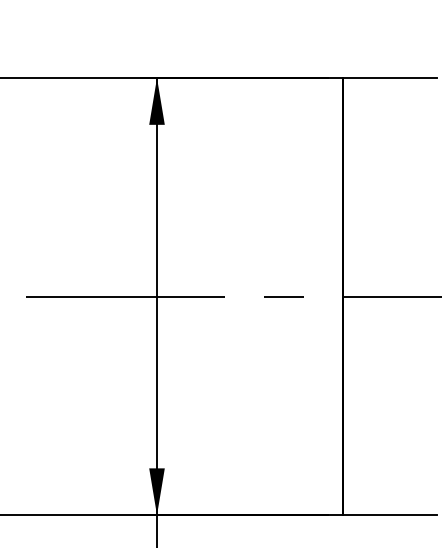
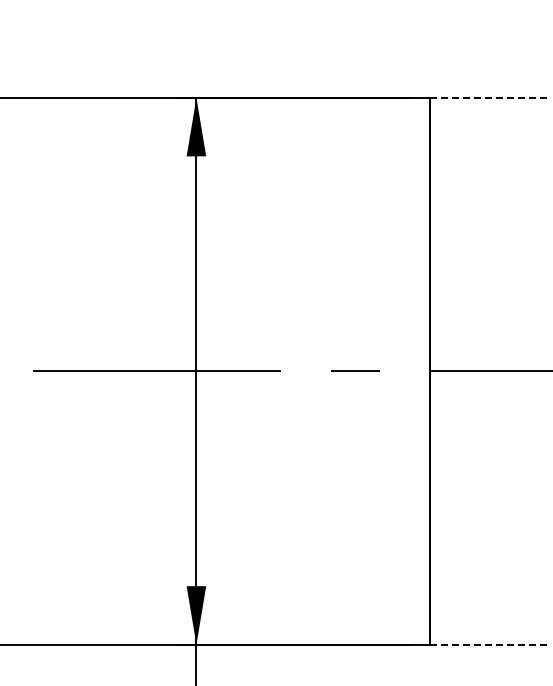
line: (390, 77) -> (488, 97), solid -> dashed
line: (390, 514) -> (488, 644), solid -> dashed

